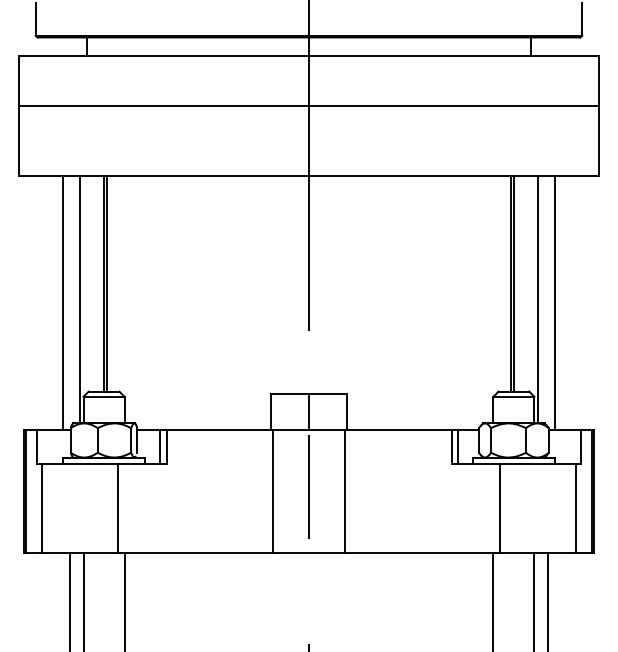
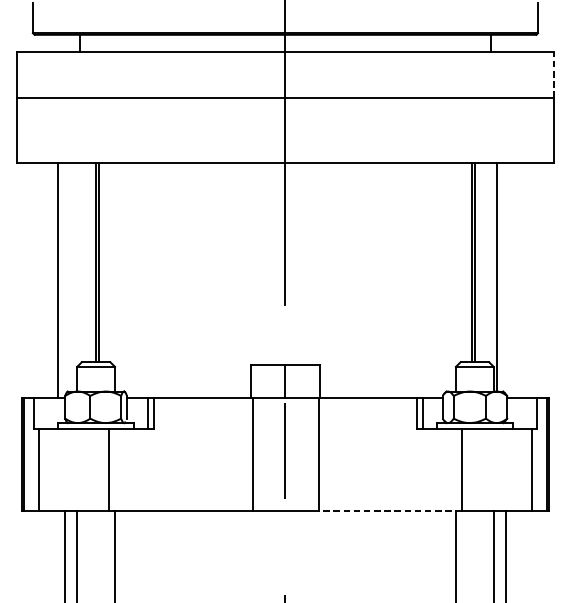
line: (599, 81) -> (553, 75), solid -> dashed
line: (80, 299) -> (74, 277), removed
line: (554, 302) -> (512, 279), removed
line: (422, 553) -> (390, 511), solid -> dashed

